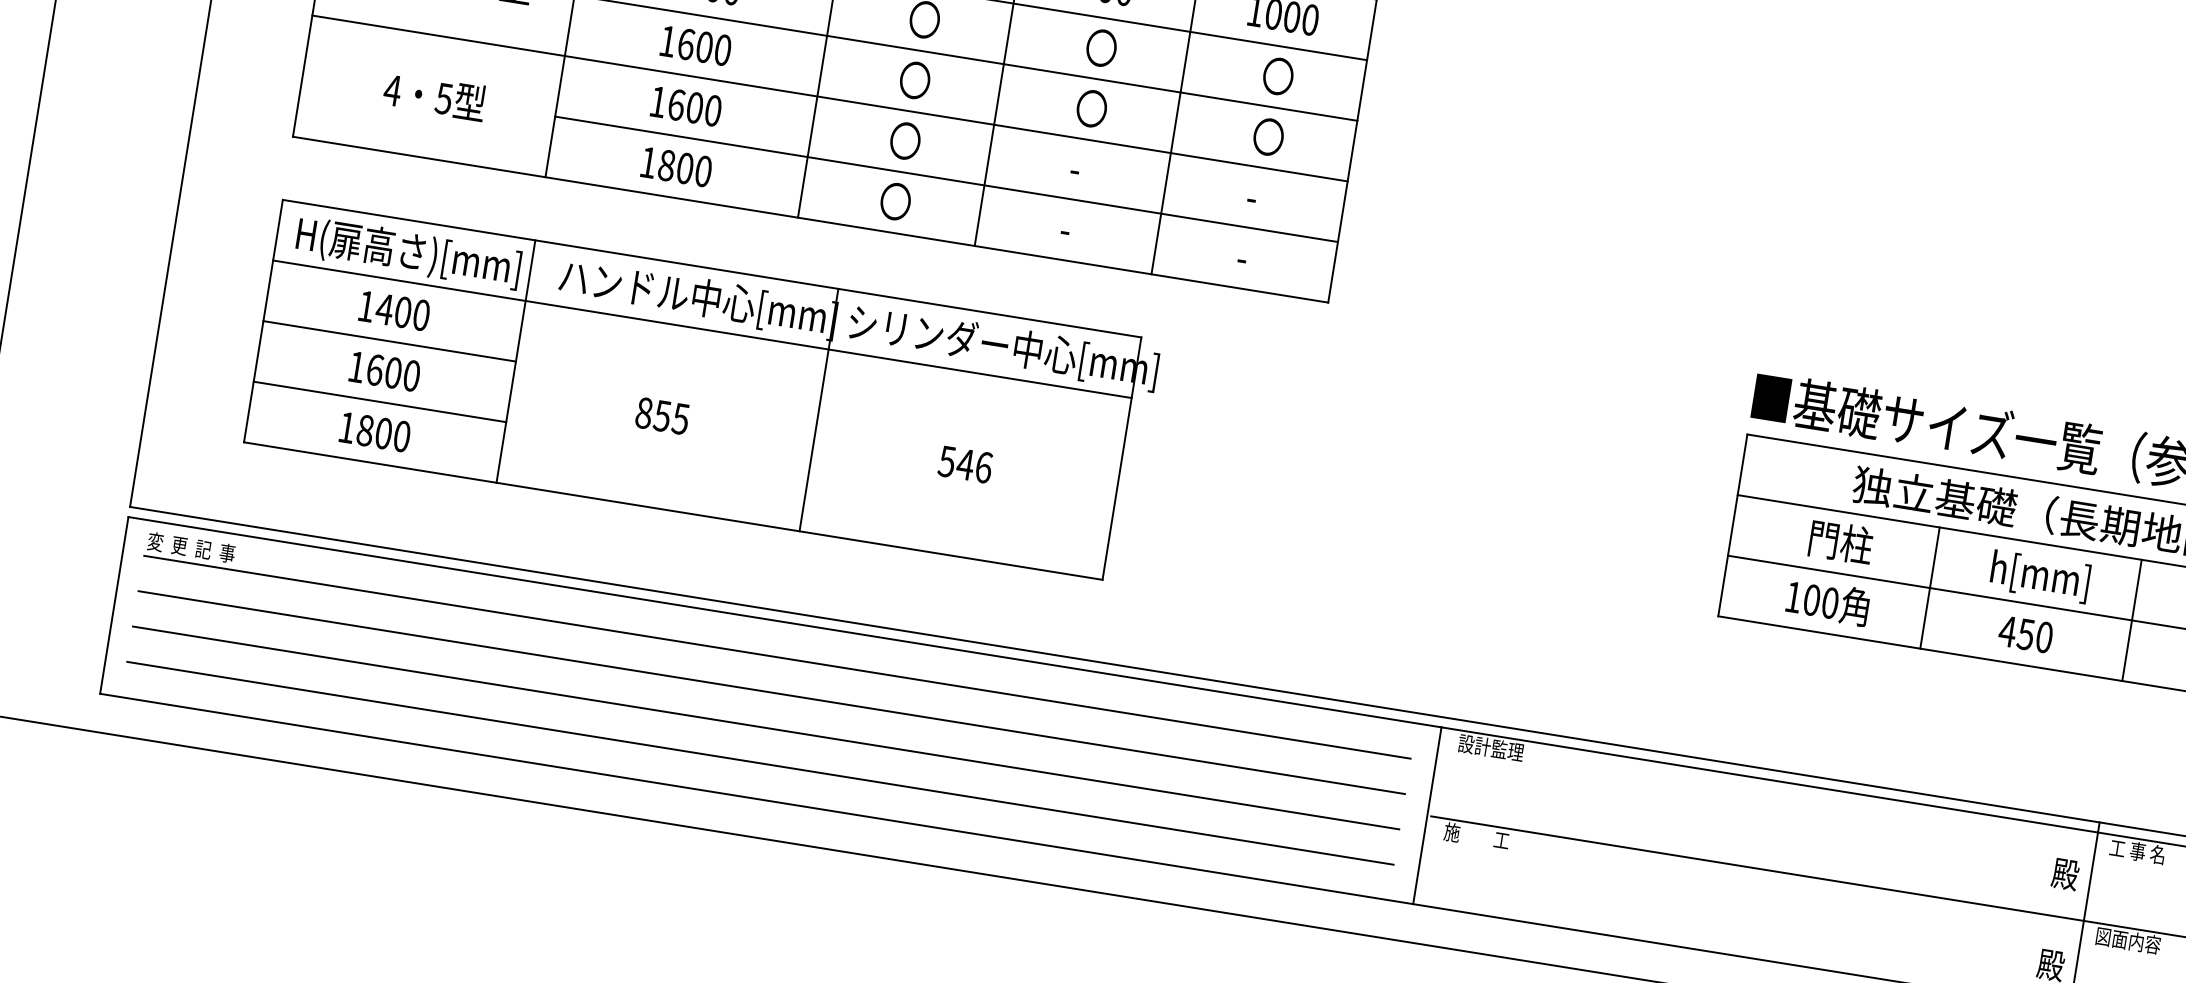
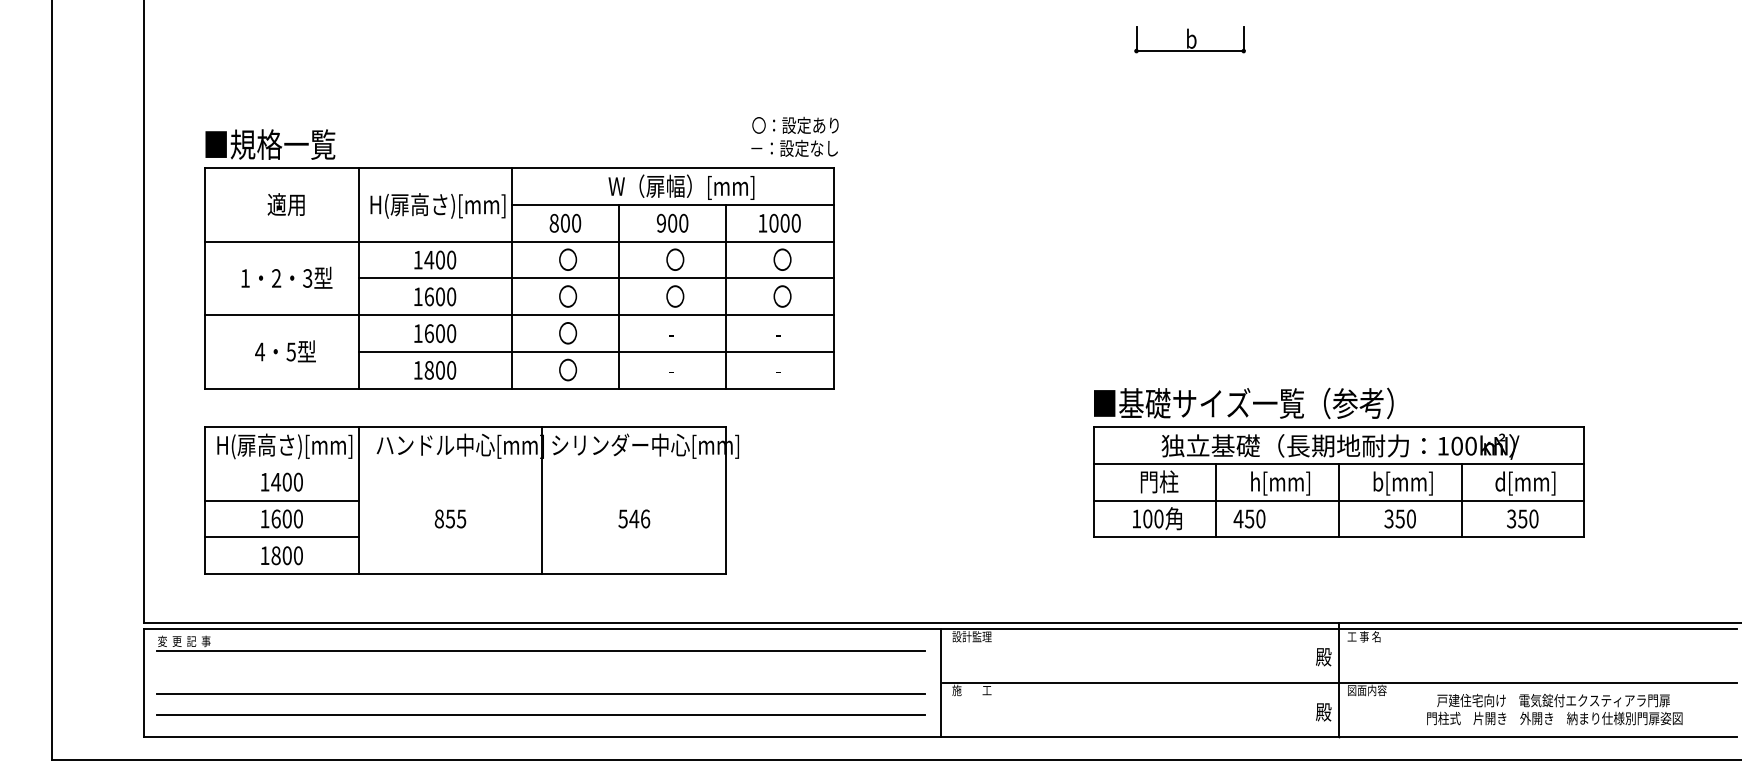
line: (701, 328) -> (465, 463), removed
text: (2025, 633) -> (1249, 518), moved
line: (772, 693) -> (541, 672), removed

